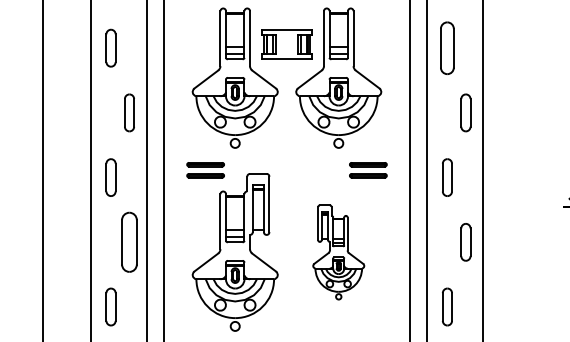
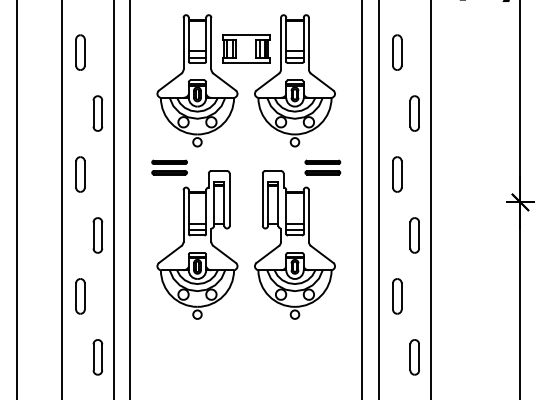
part: (447, 48) -> (397, 52), size x0.71
part: (129, 242) -> (97, 235), size x0.62
part: (338, 251) -> (294, 244), size x1.67

